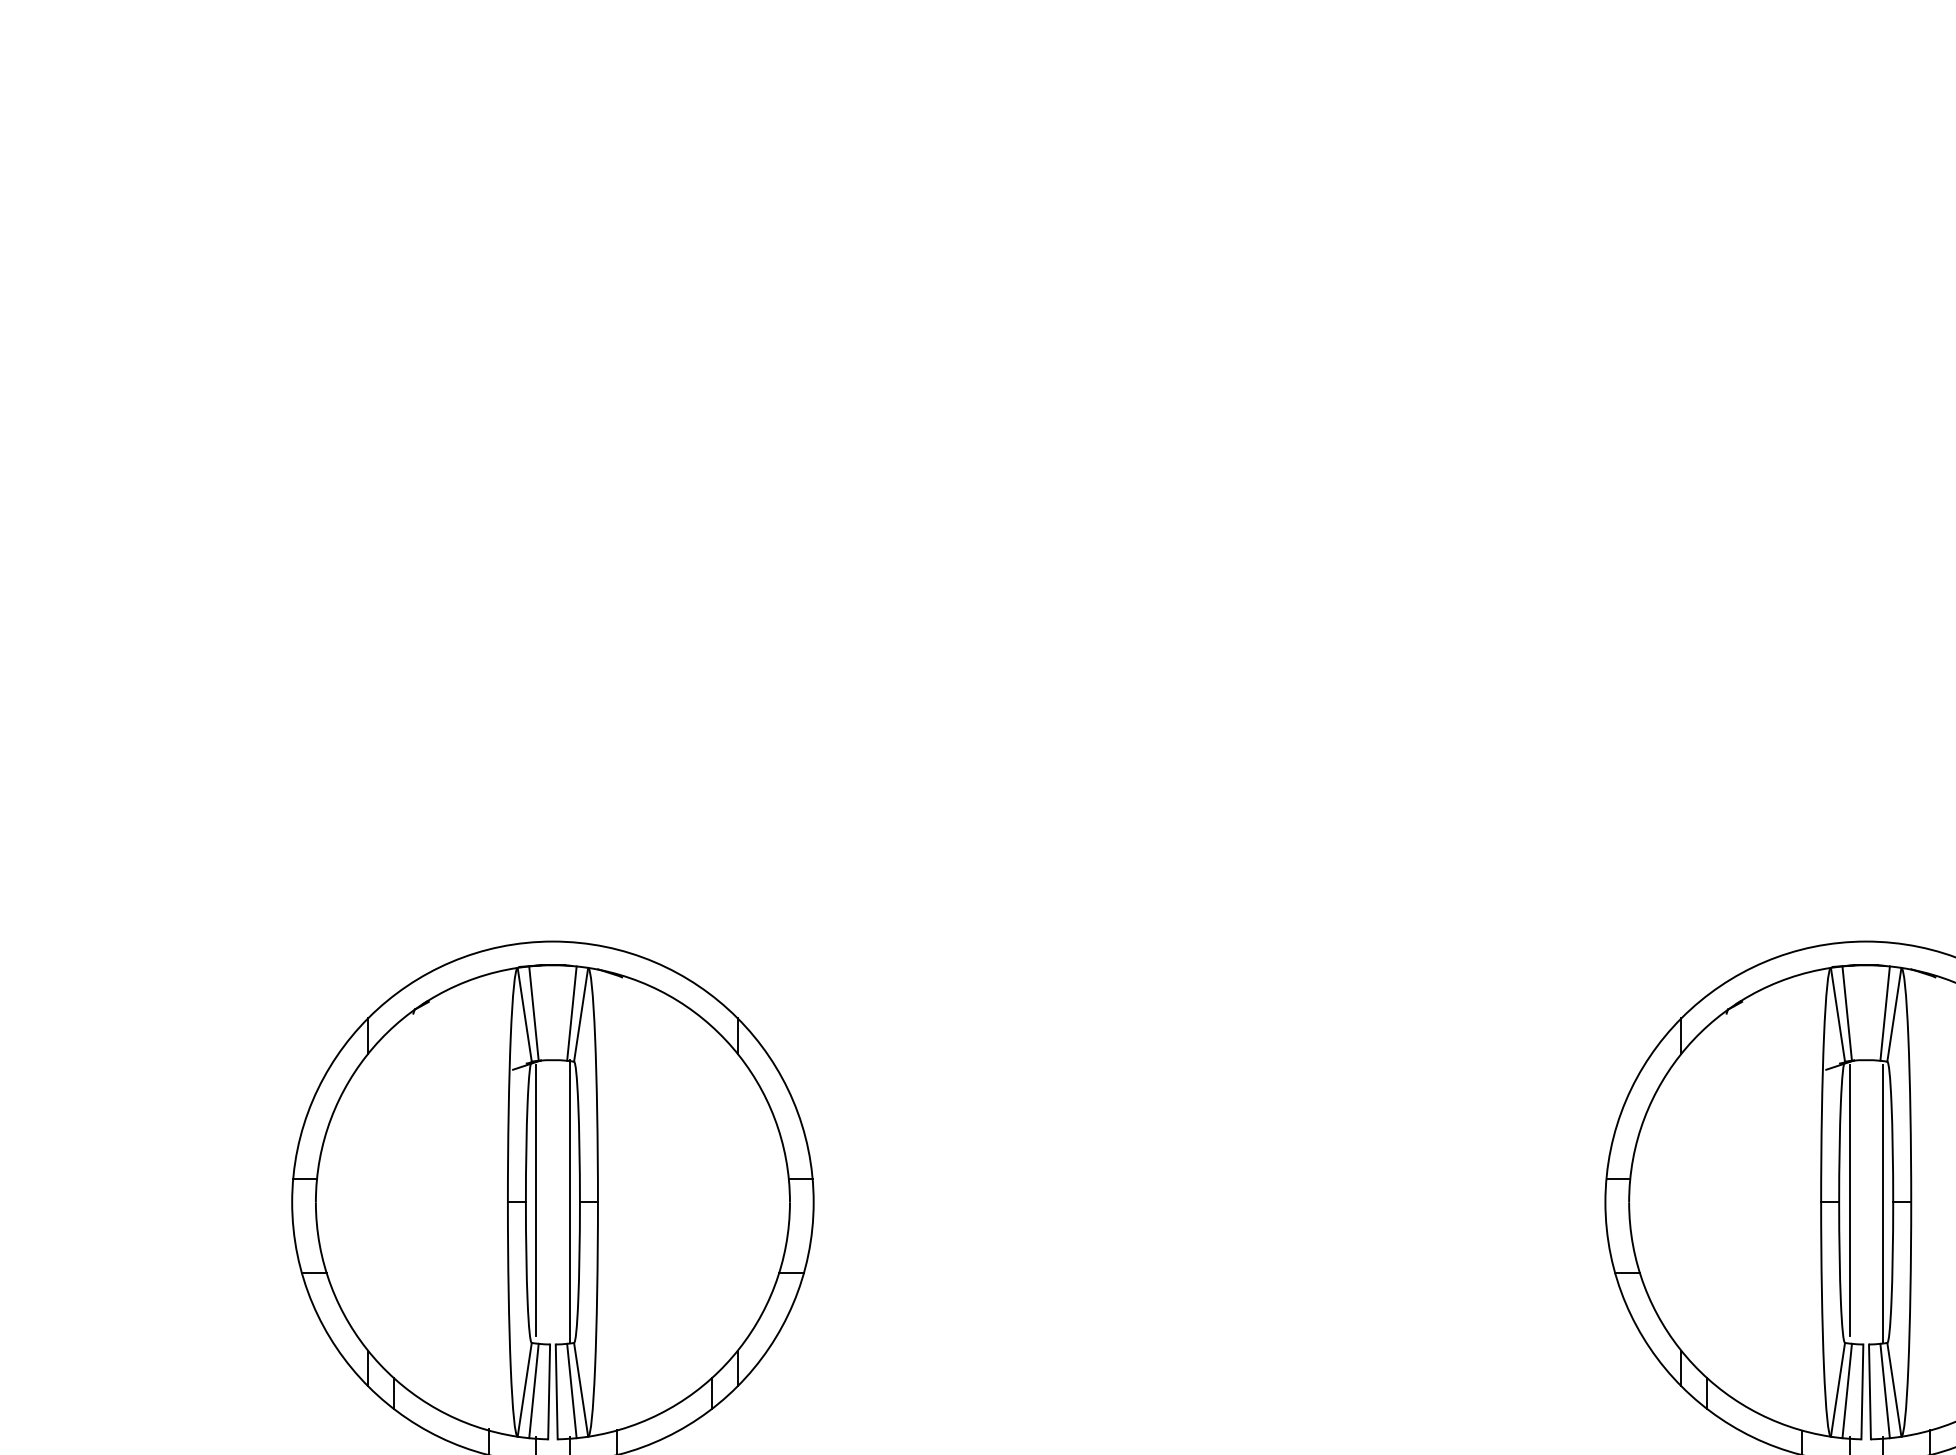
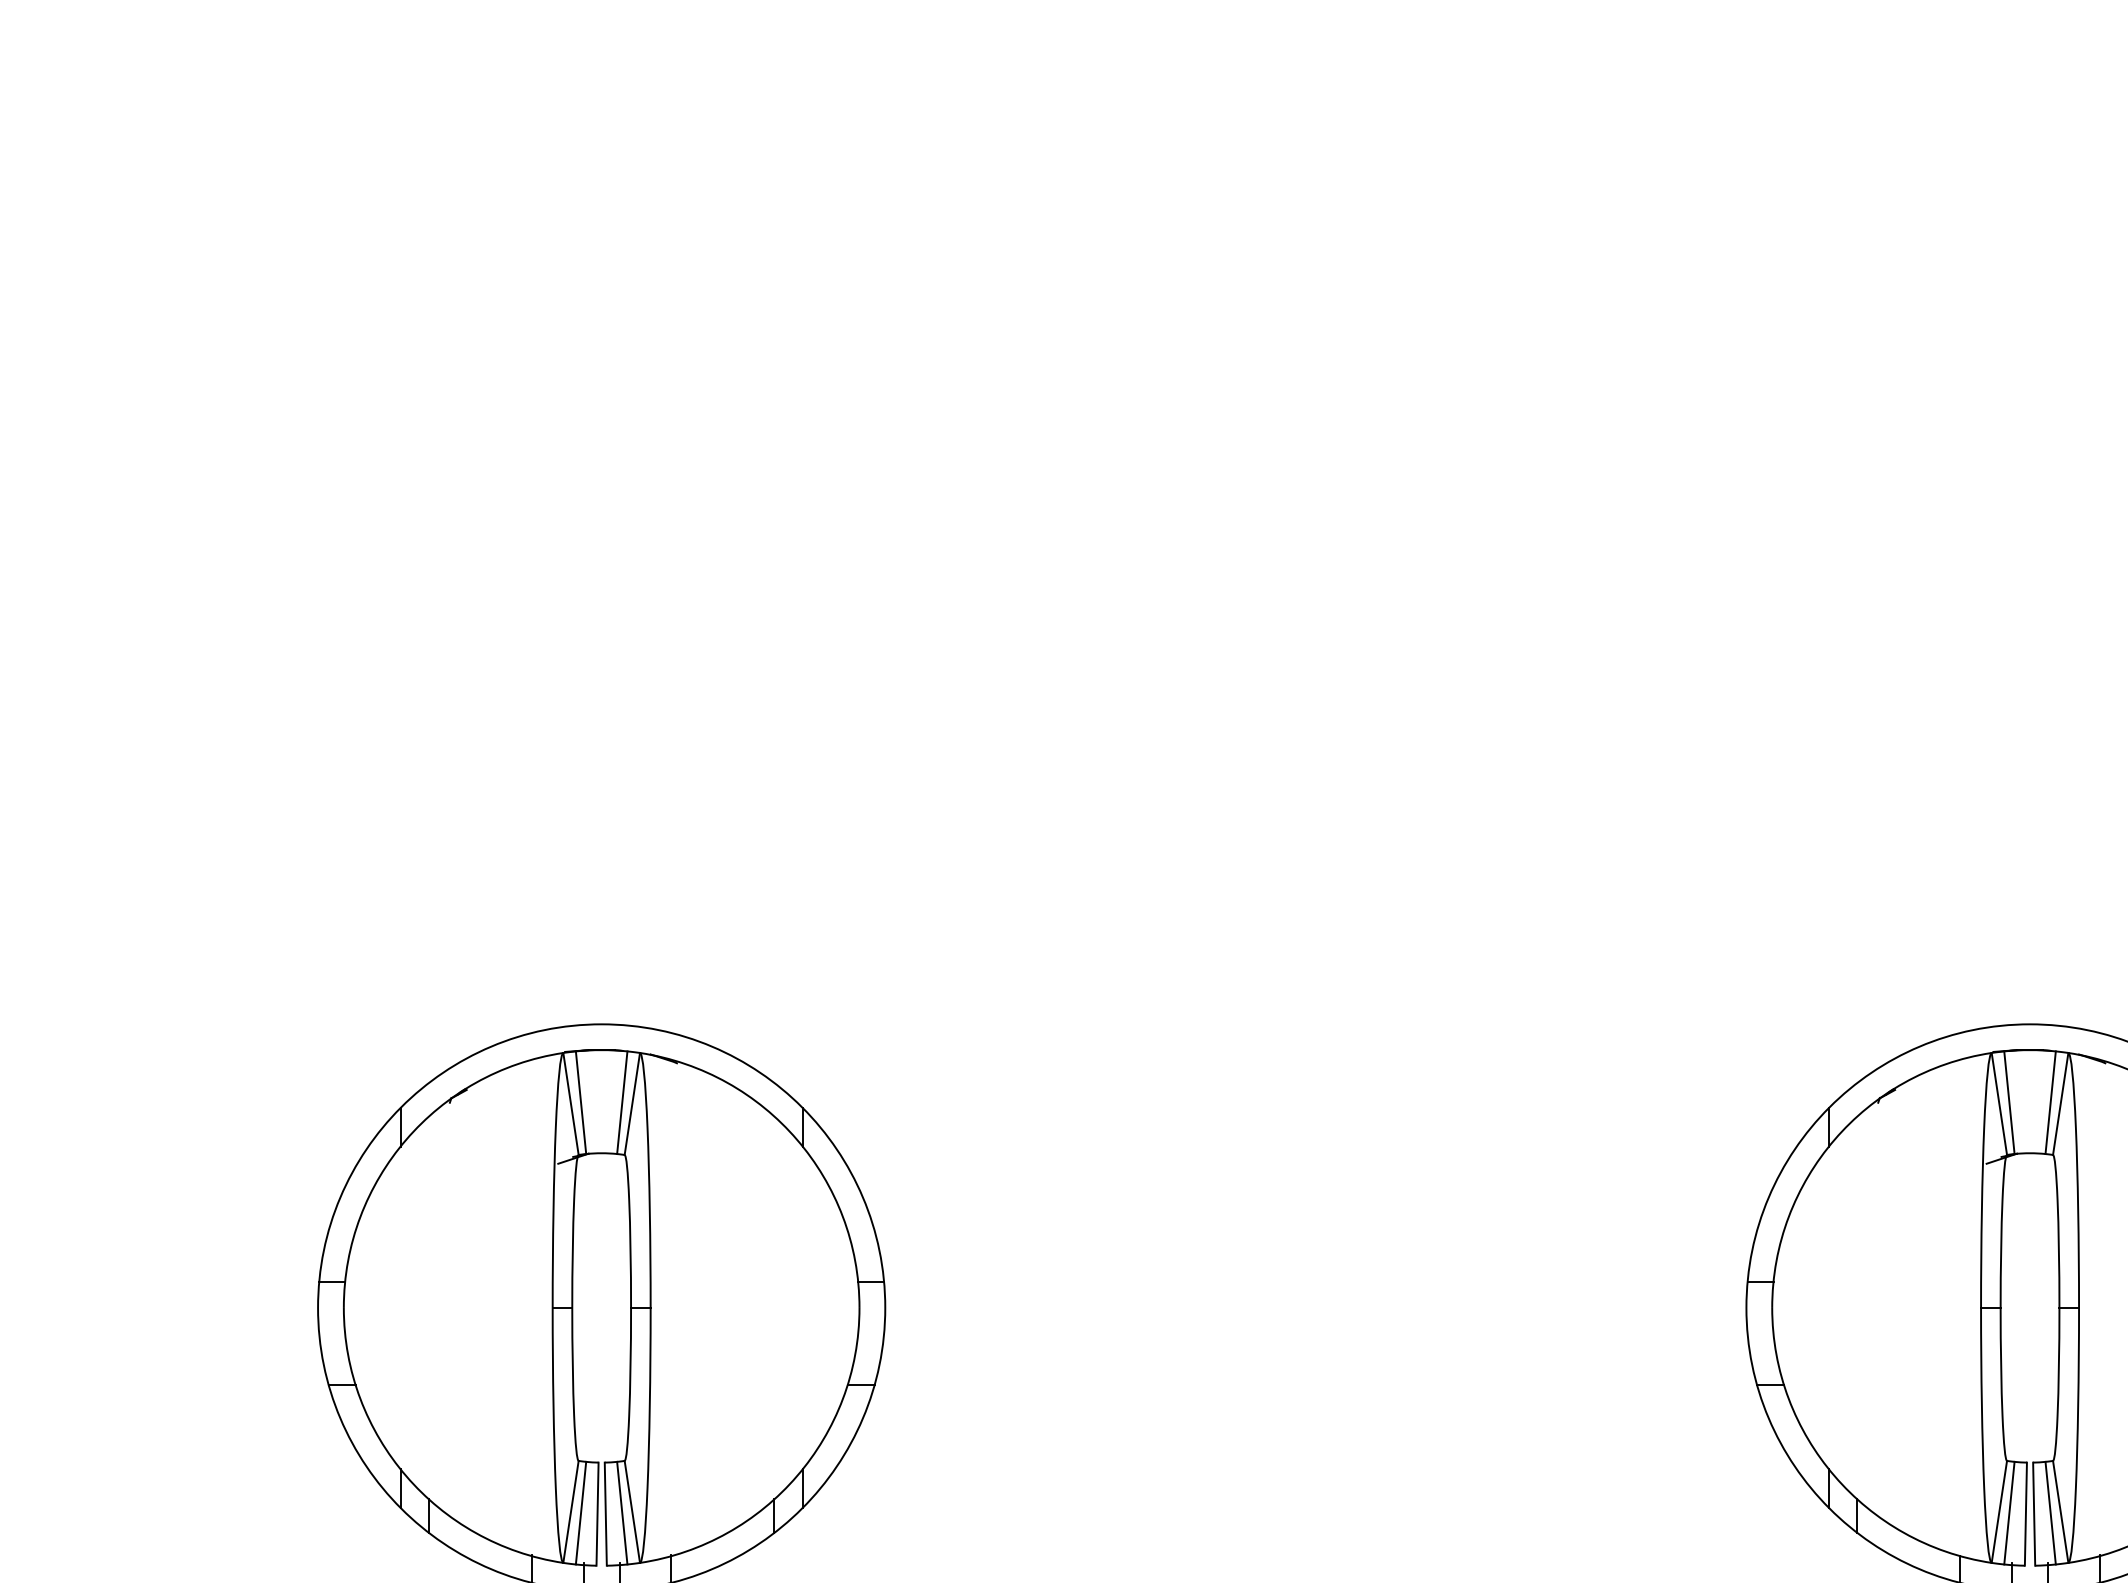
line: (536, 1200) -> (583, 1305), removed
line: (569, 1200) -> (619, 1306), removed
line: (1849, 1200) -> (2011, 1305), removed
line: (1883, 1203) -> (2048, 1309), removed

